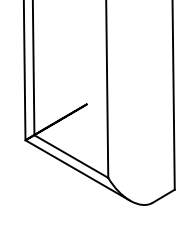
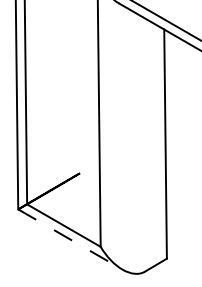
line: (77, 170) -> (70, 239), solid -> dashed

